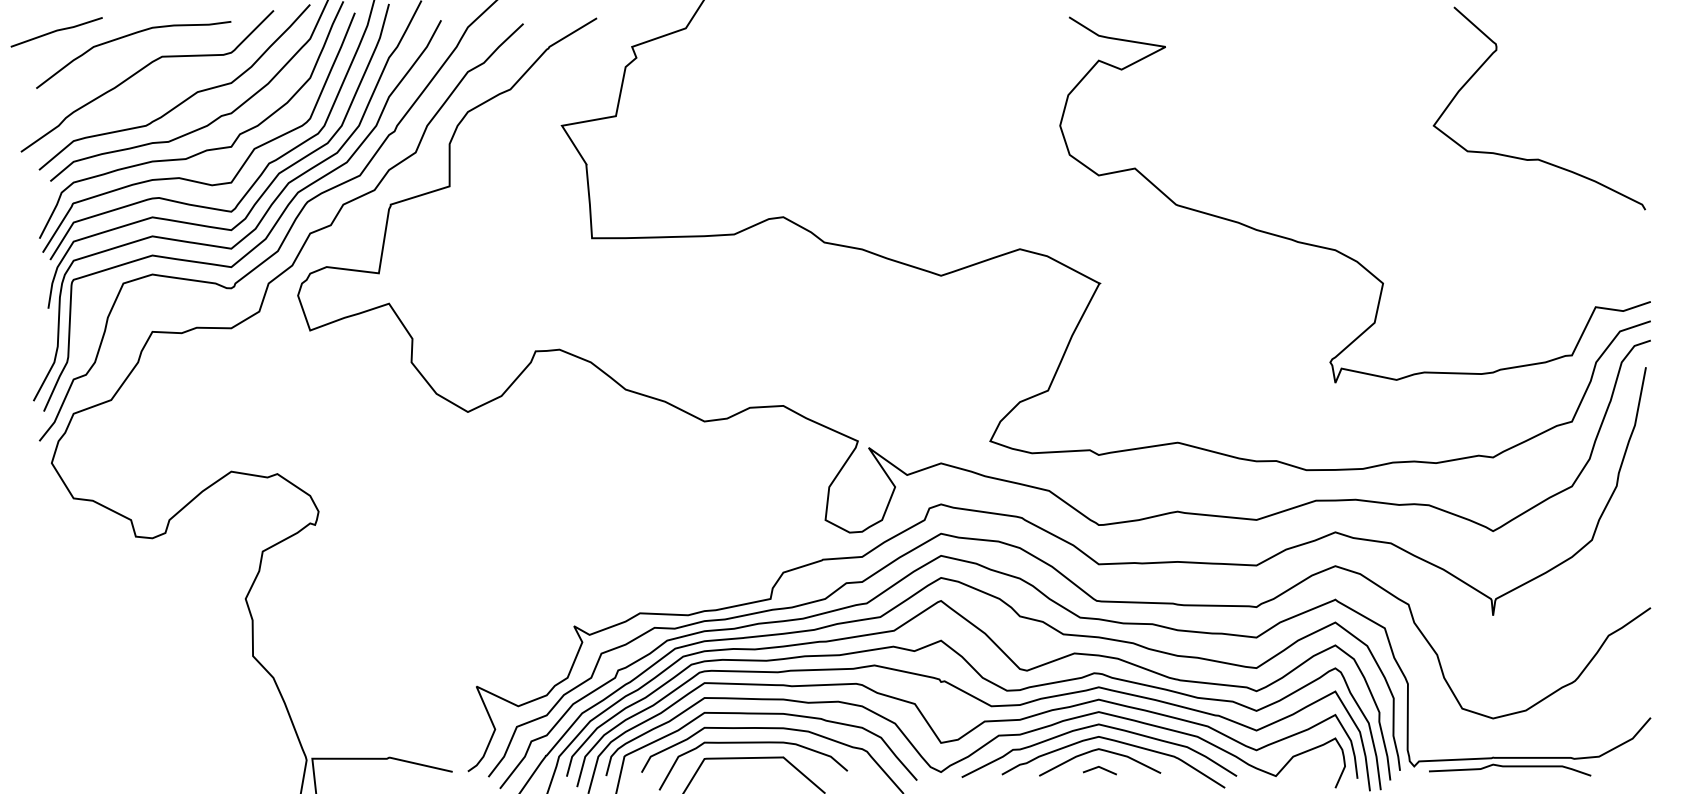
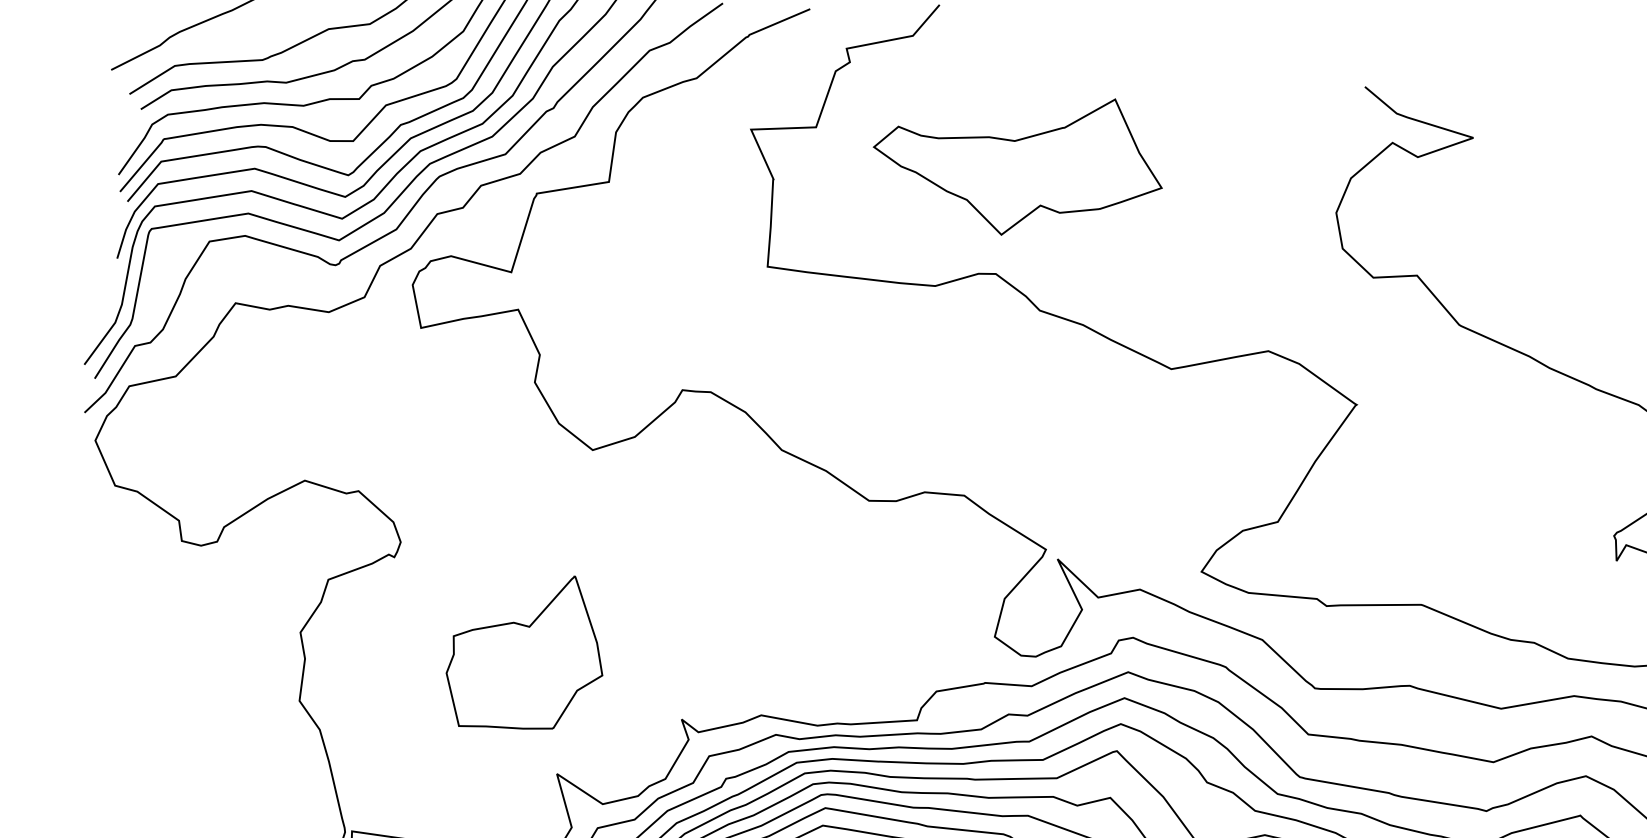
part: (788, 120) -> (1018, 161), added
part: (437, 588) -> (527, 652), added

